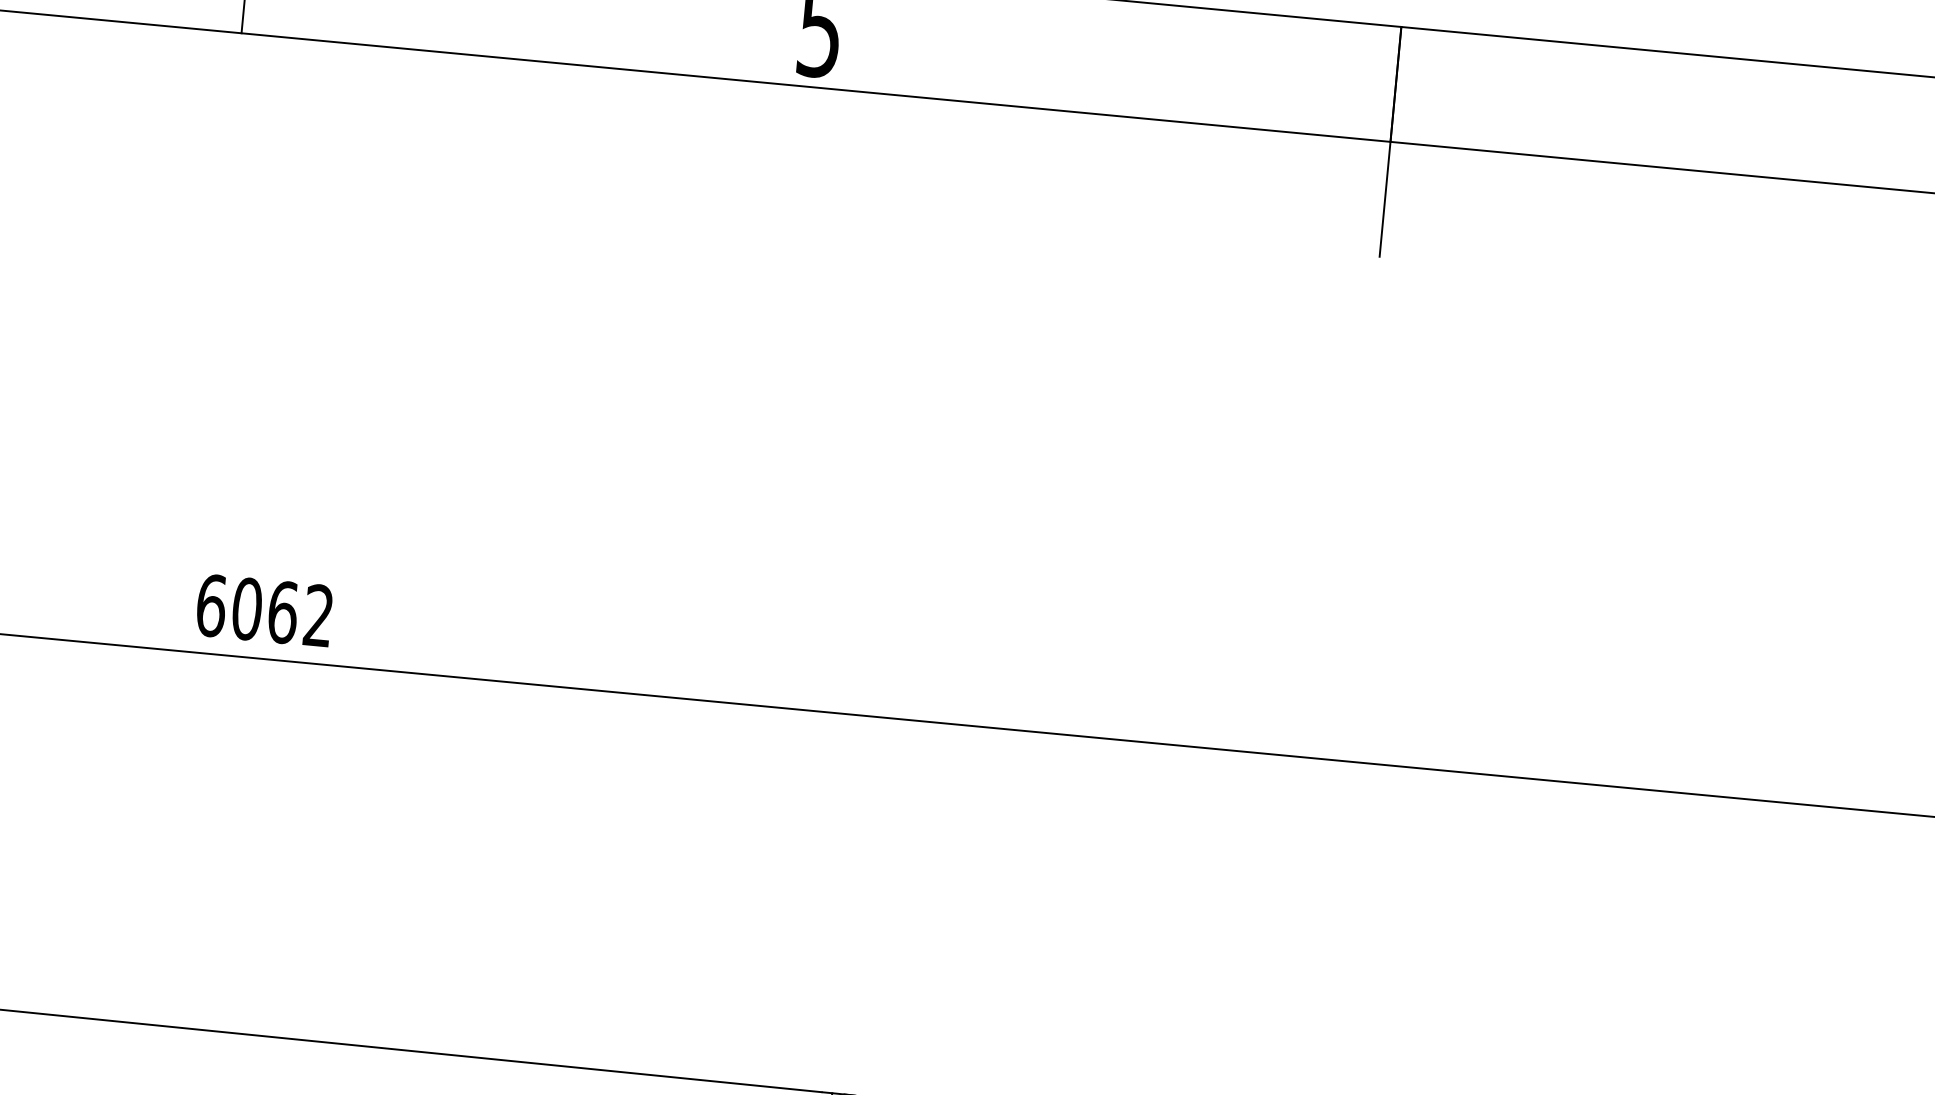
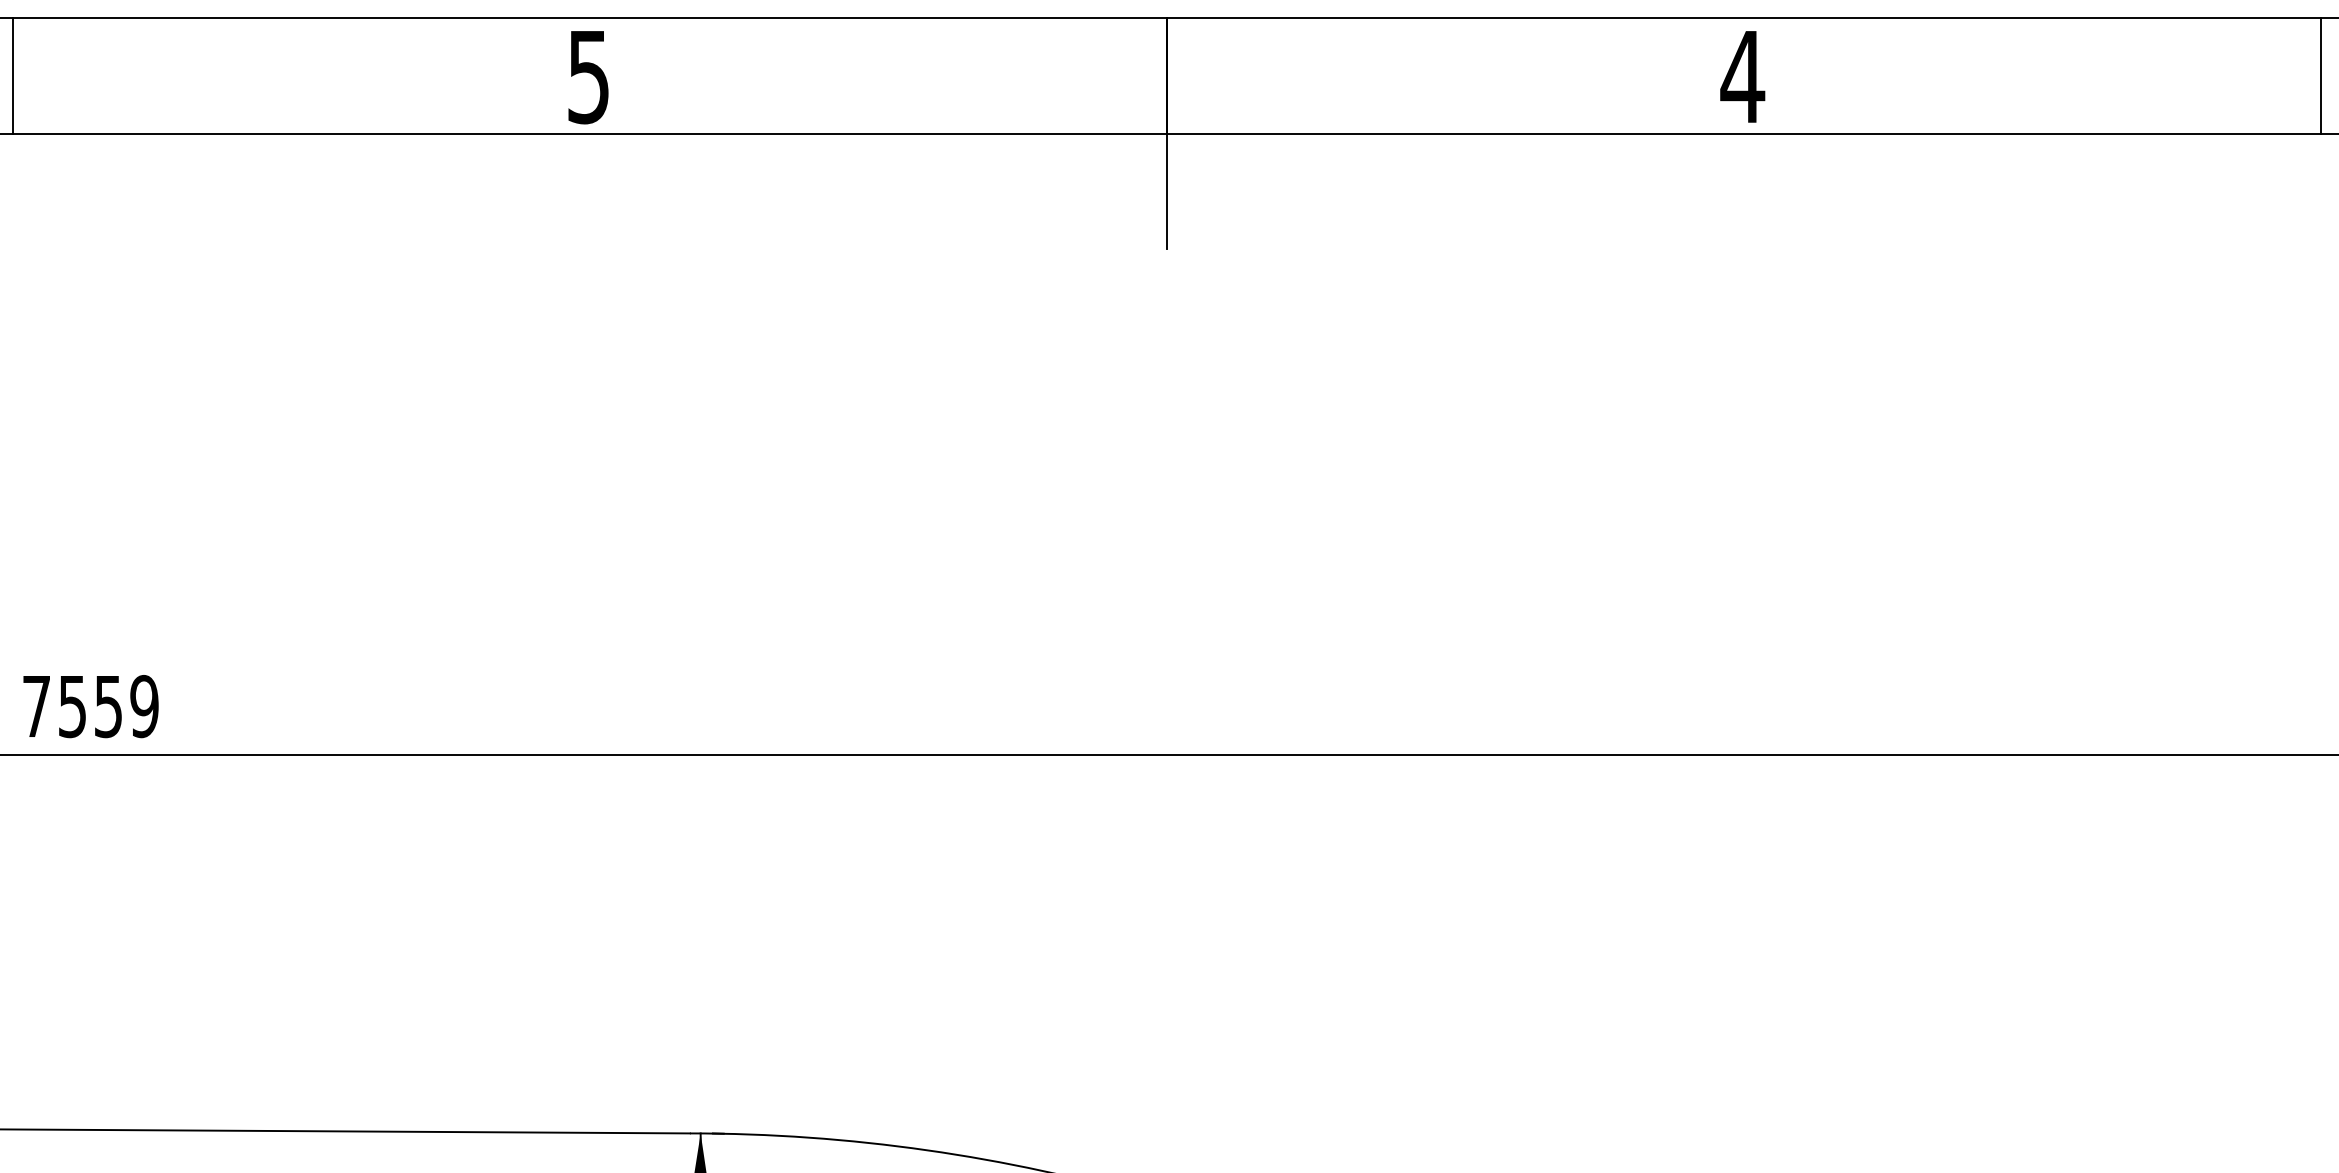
text: (264, 610) -> (90, 706), 6062 -> 7559

